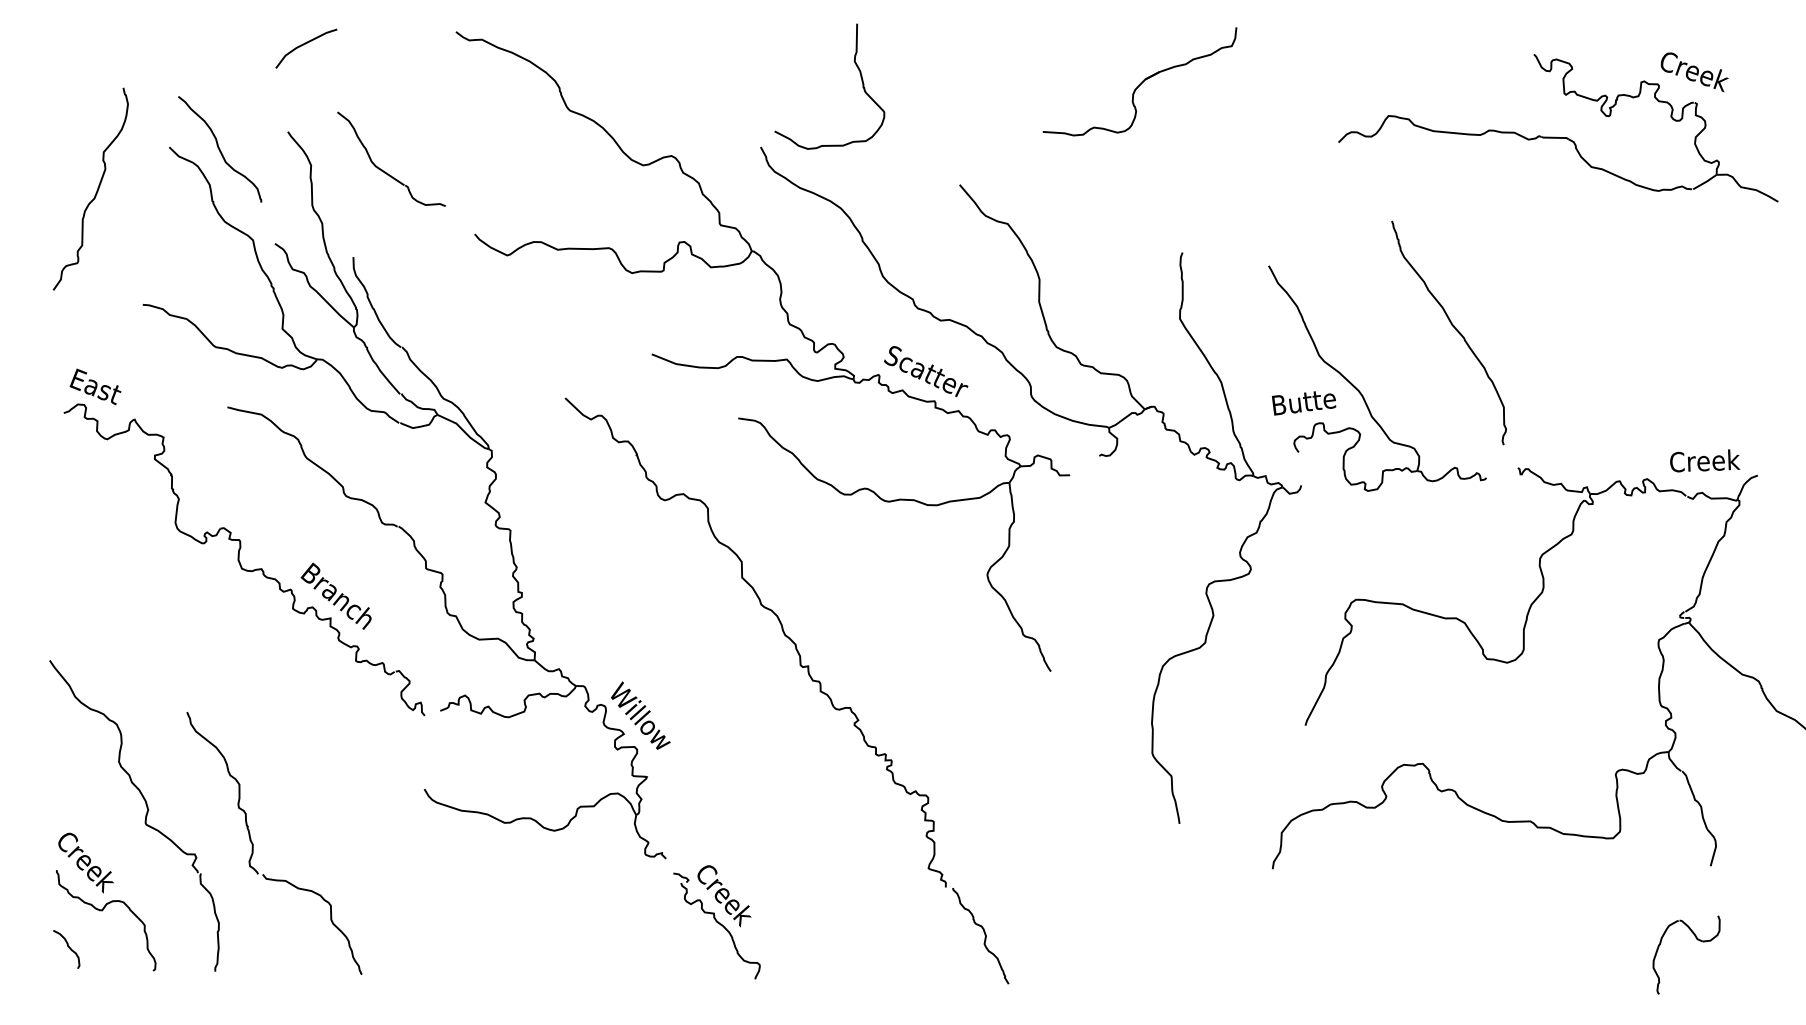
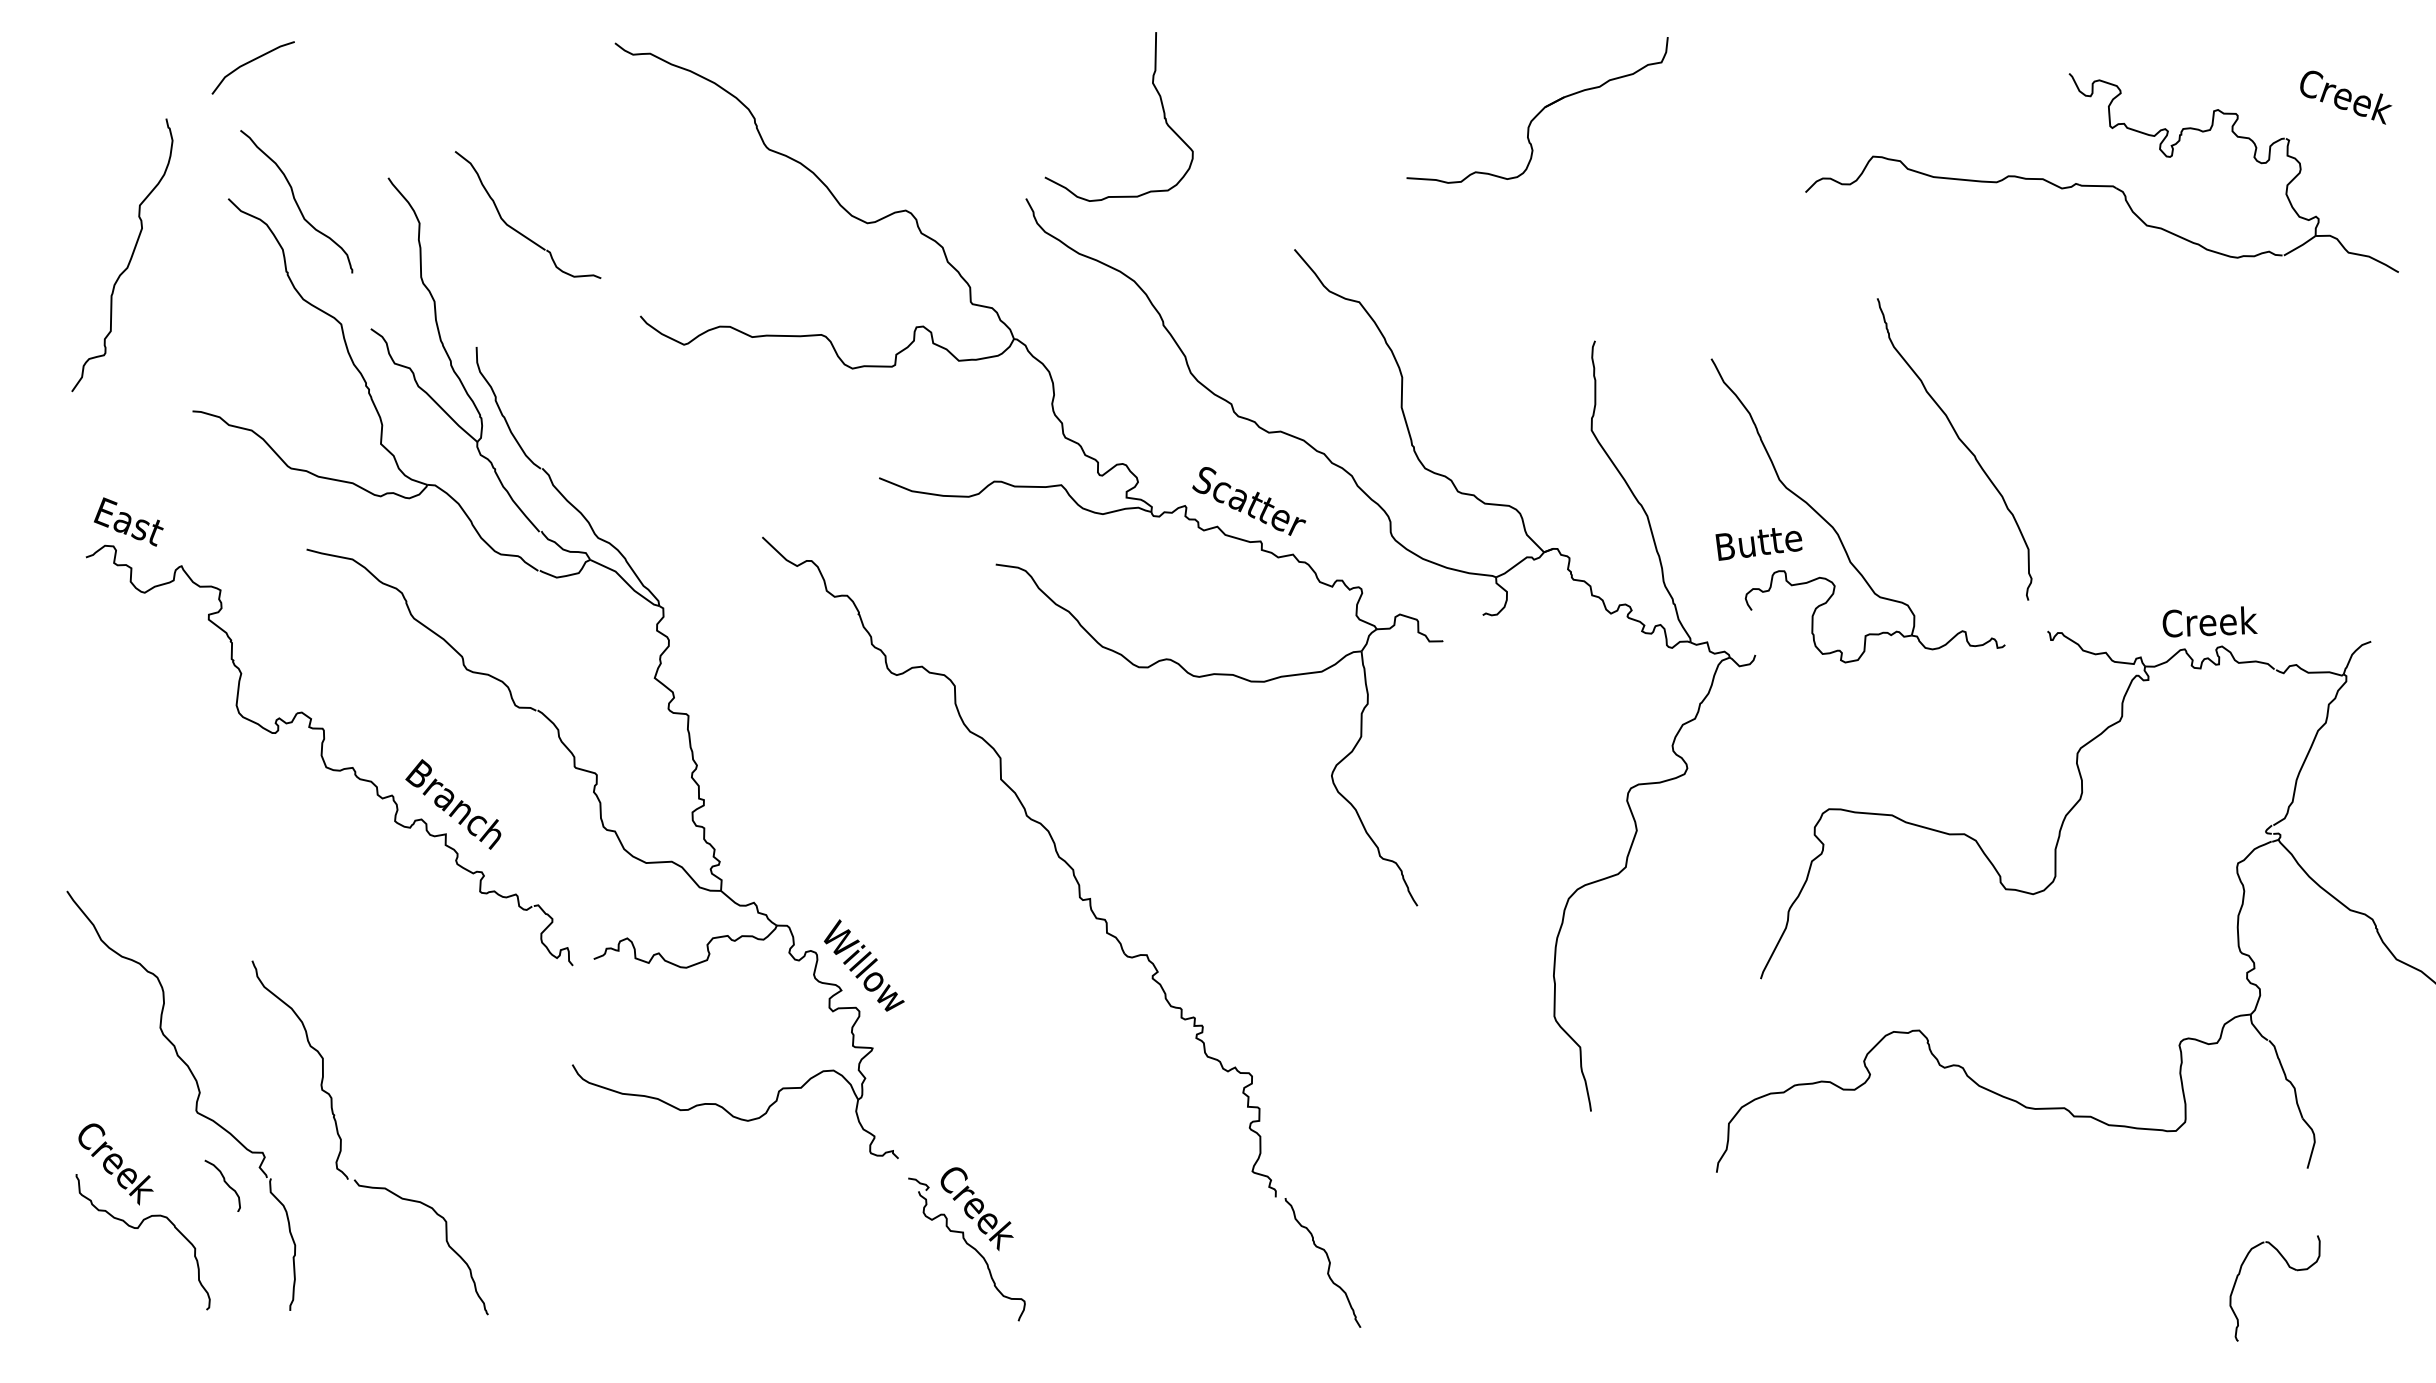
line: (303, 45) -> (249, 63), moved
text: (1695, 72) -> (2346, 97), moved
text: (1704, 460) -> (2209, 621), moved
curve: (67, 946) -> (224, 1182), moved

